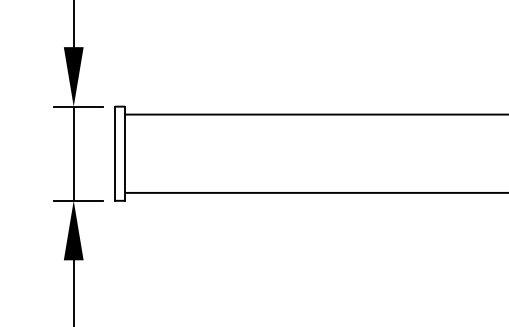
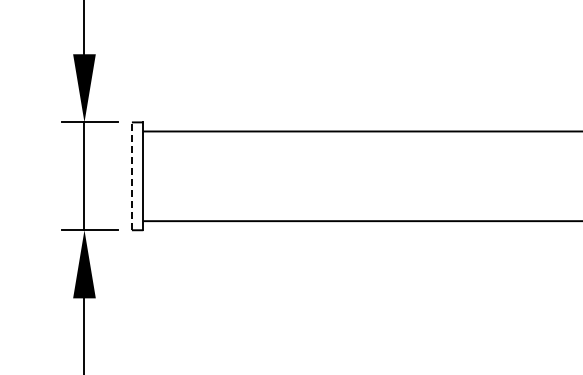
line: (114, 153) -> (131, 176), solid -> dashed

